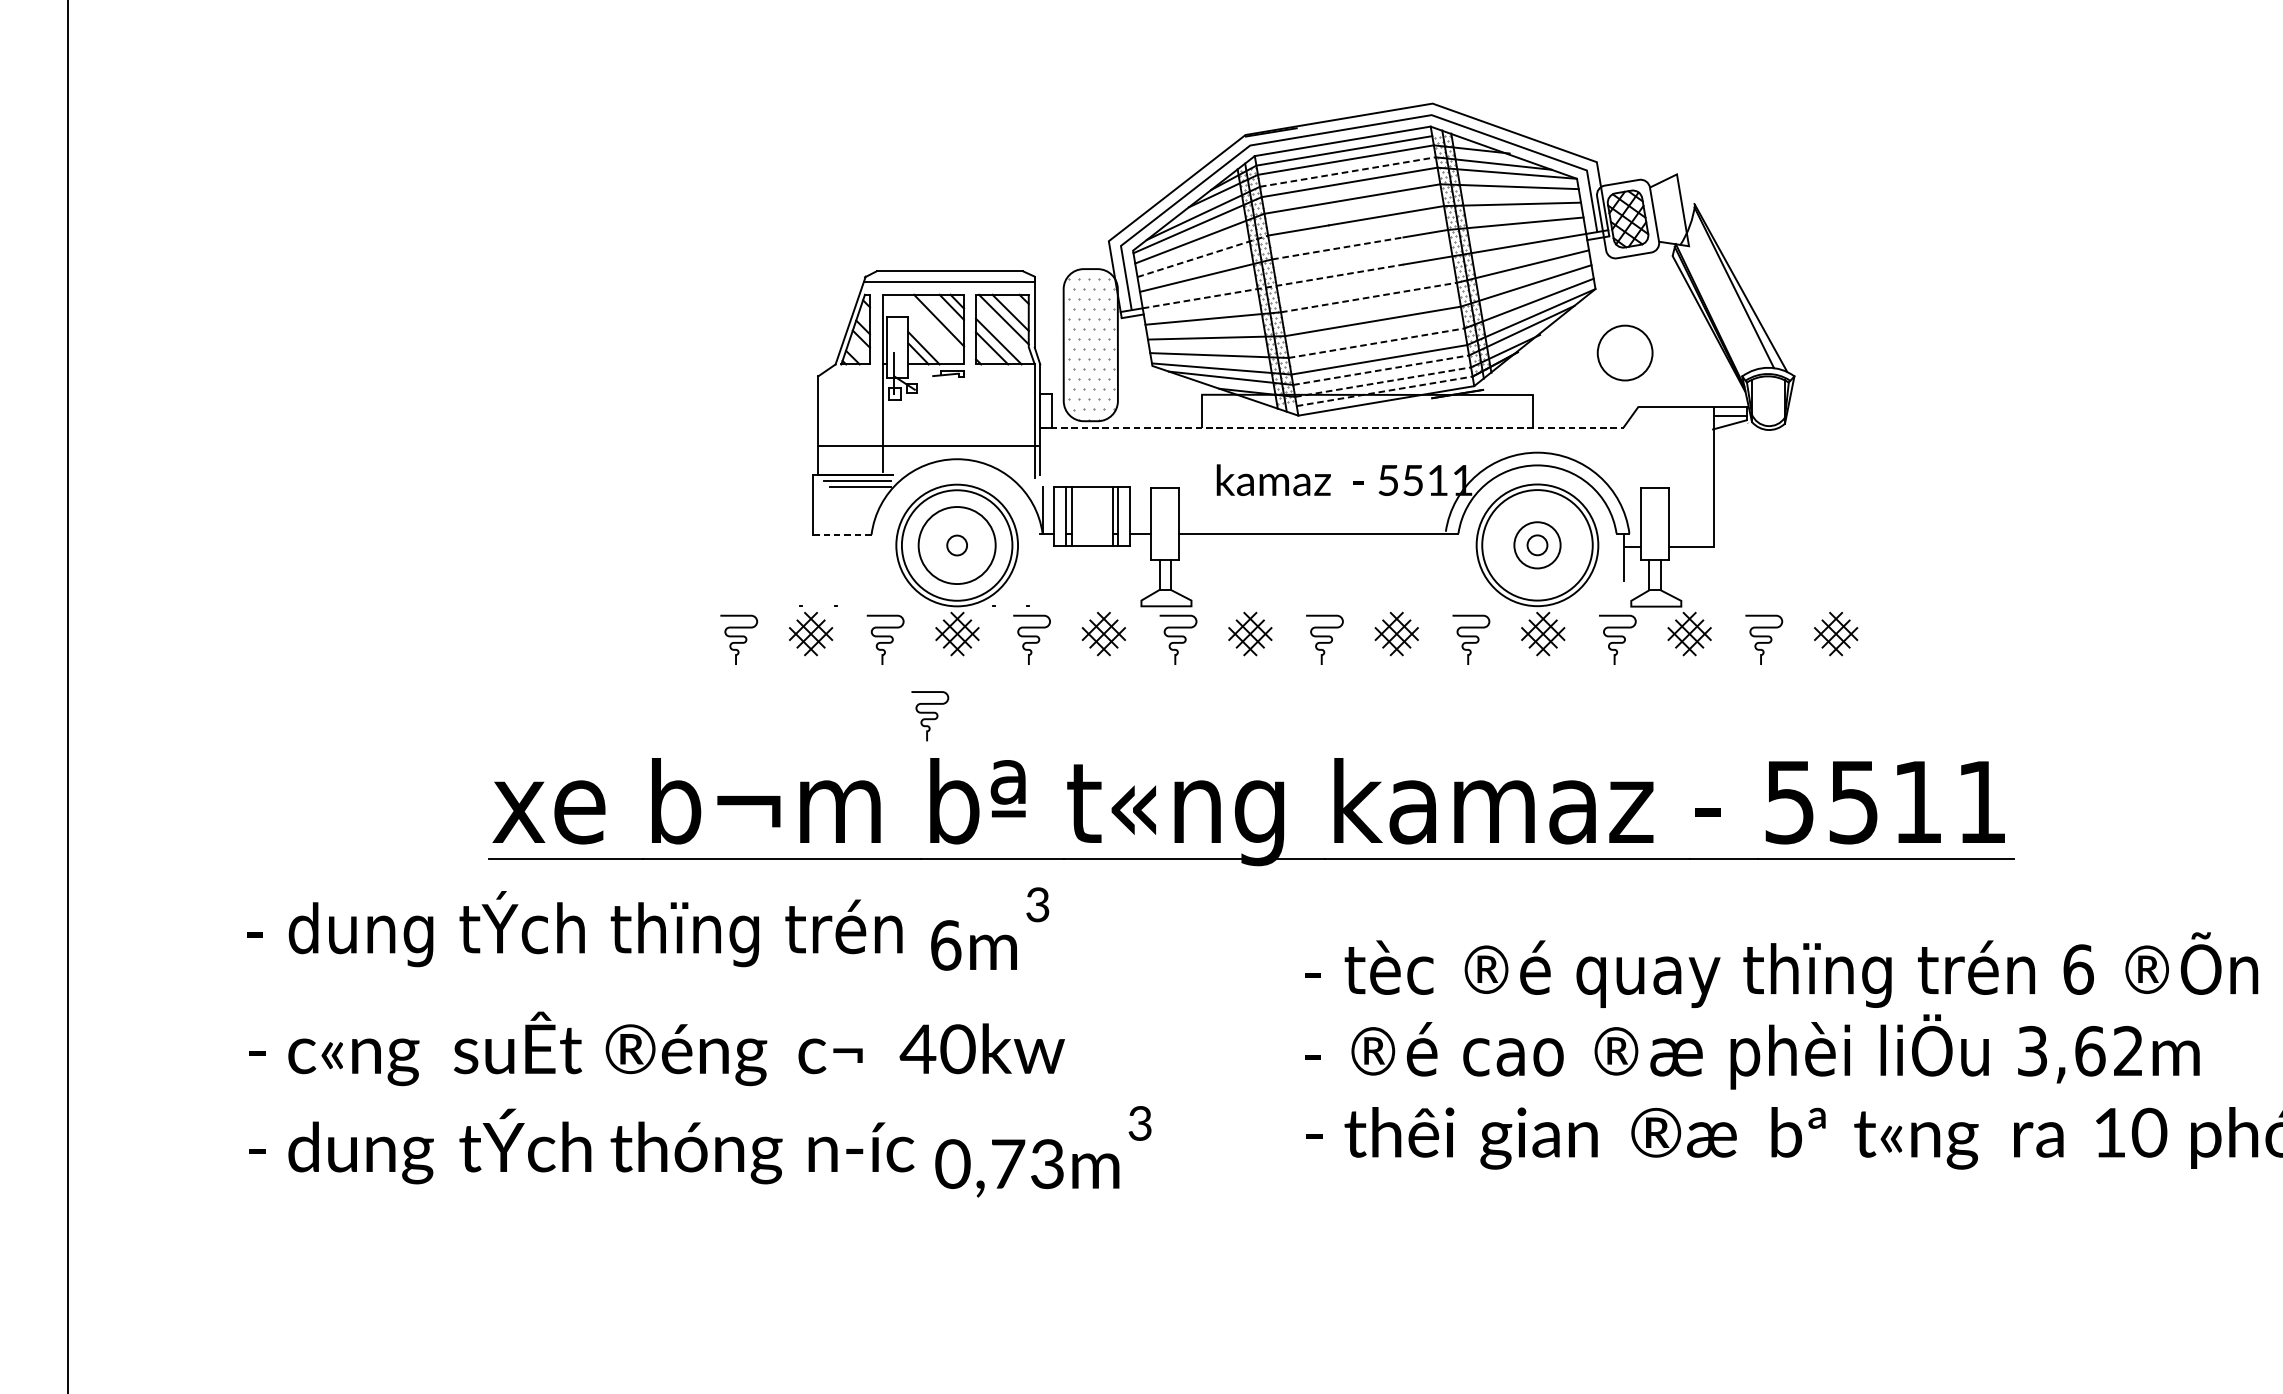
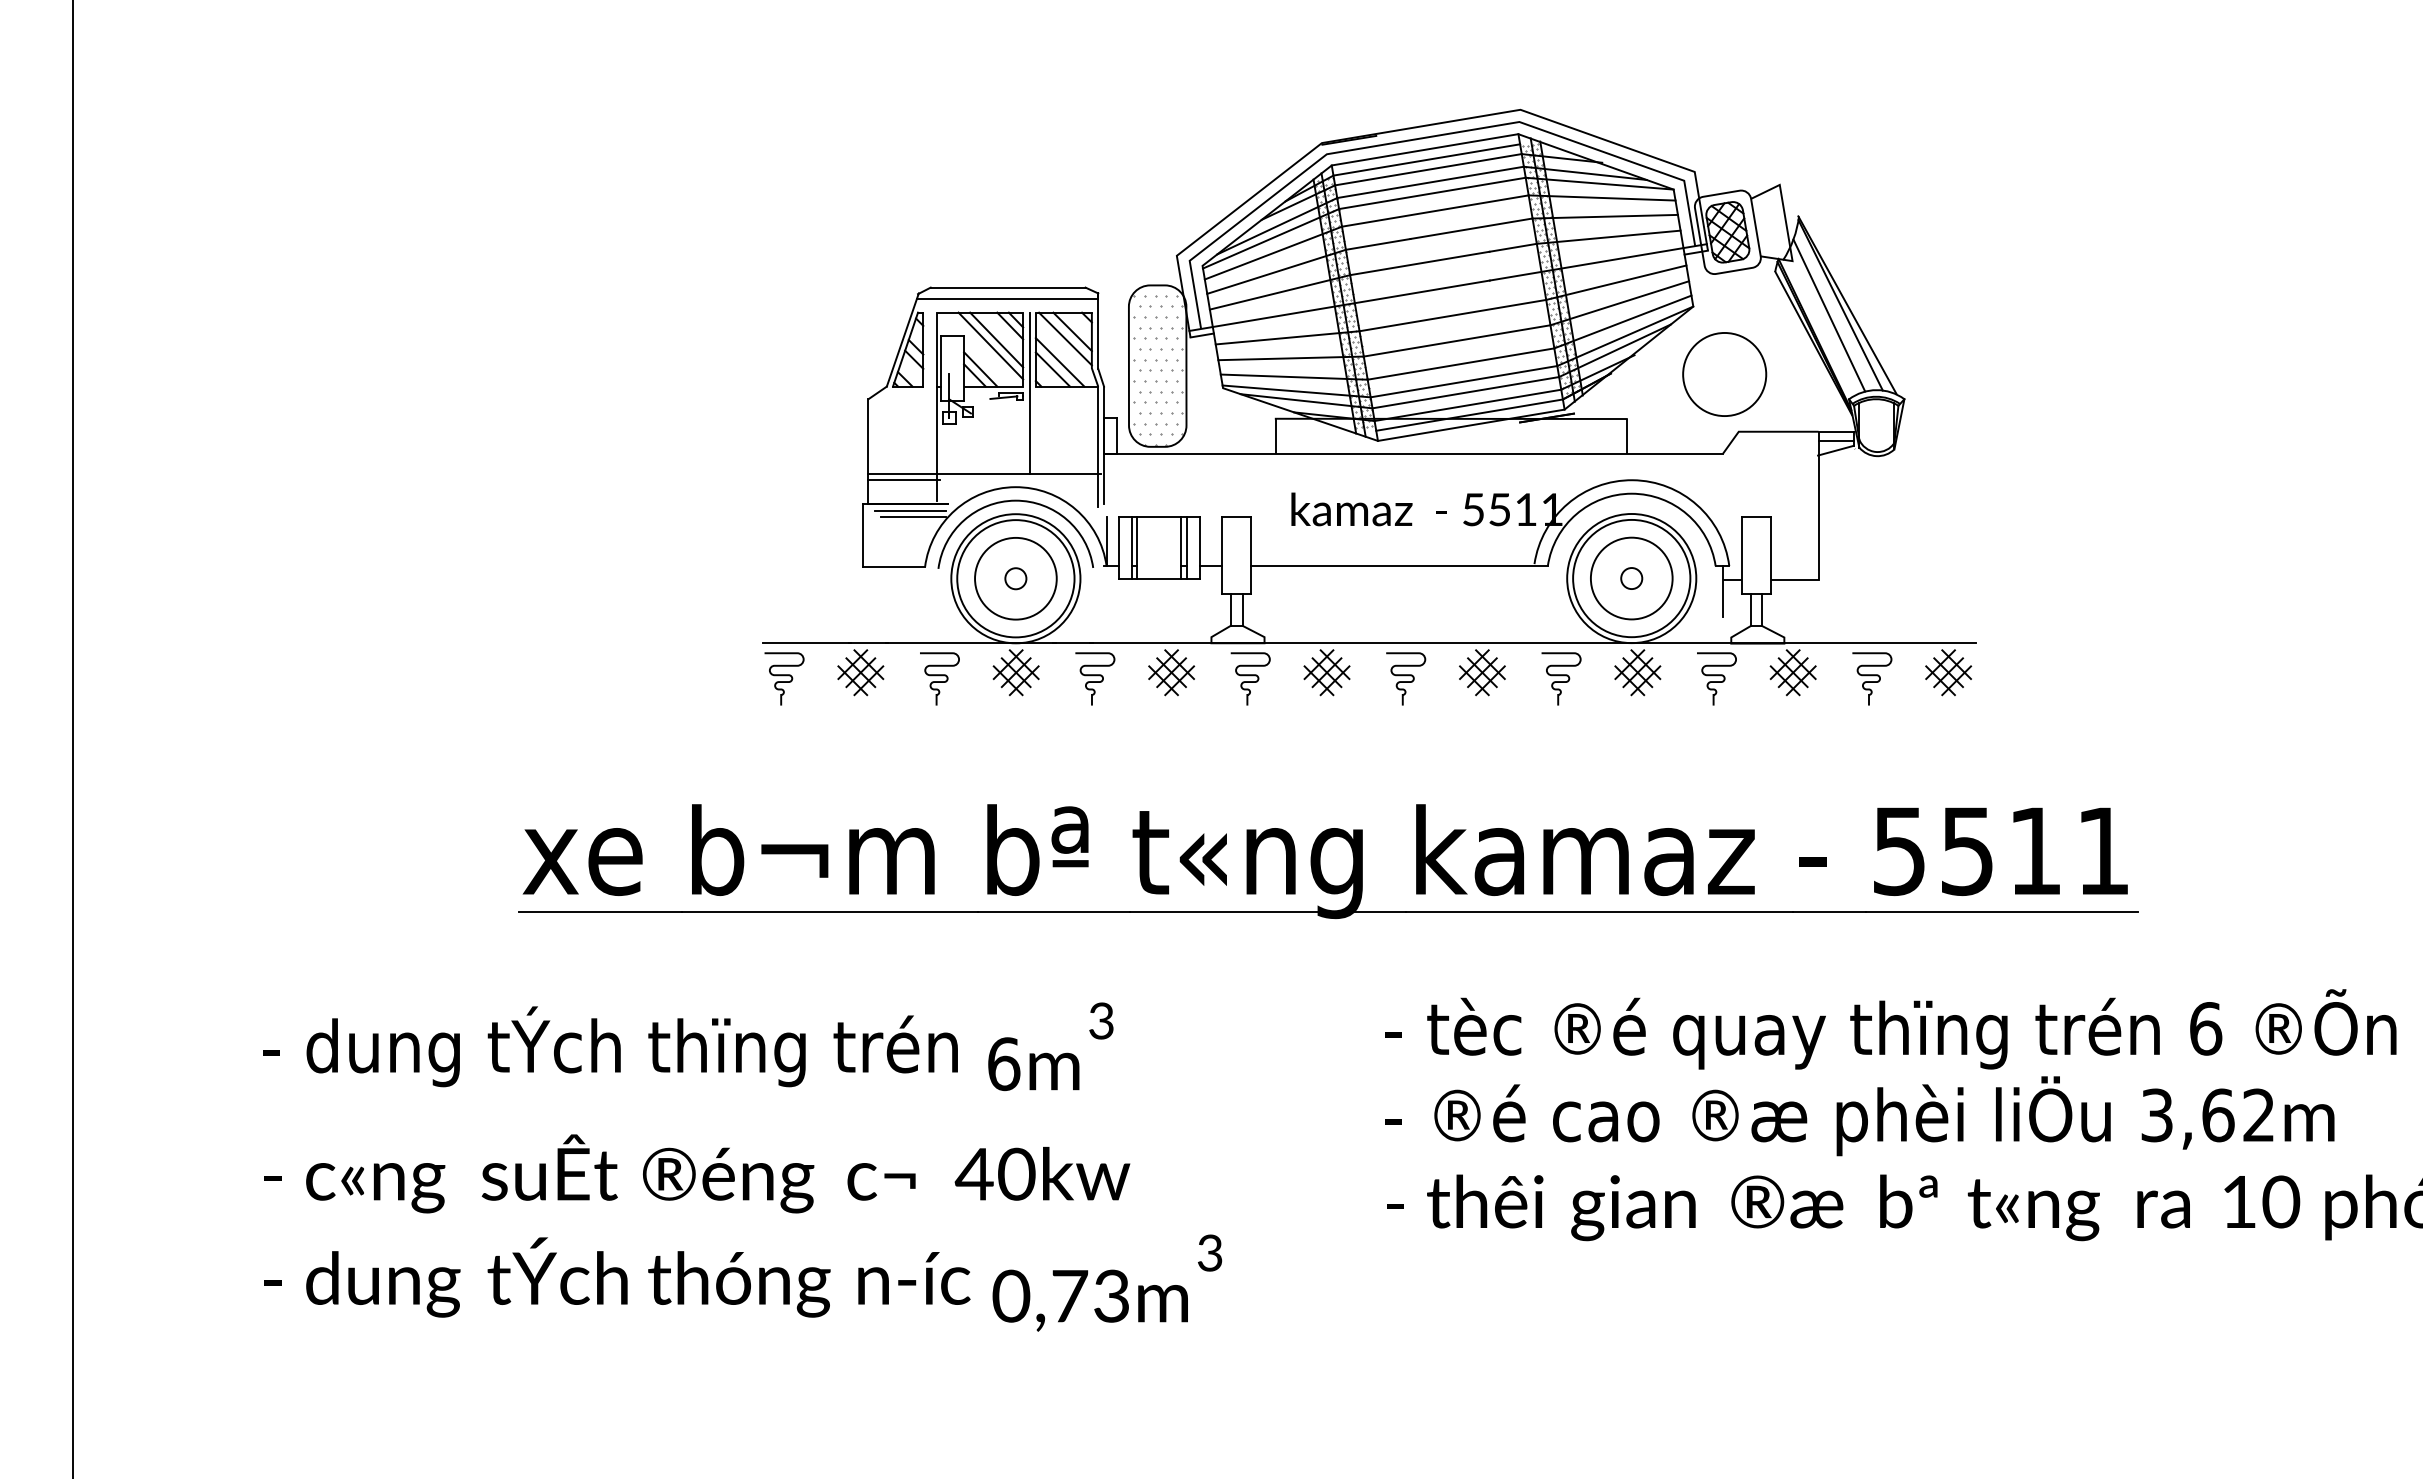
line: (1347, 172) -> (1430, 182), dashed -> solid
line: (1337, 248) -> (1419, 263), dashed -> solid
line: (1202, 256) -> (1276, 271), dashed -> solid
line: (1273, 286) -> (1351, 303), dashed -> solid
line: (1368, 297) -> (1452, 315), dashed -> solid
line: (1723, 297) -> (1829, 315), added
line: (933, 325) -> (990, 345), added
line: (1377, 343) -> (1461, 364), dashed -> solid
circle: (1624, 353) -> (1724, 374), size x1.43
line: (970, 370) -> (1029, 392), added
line: (1380, 370) -> (1465, 392), dashed -> solid
line: (1382, 382) -> (1467, 405), dashed -> solid
line: (1384, 391) -> (1469, 415), dashed -> solid
line: (1332, 427) -> (1414, 453), dashed -> solid
line: (851, 452) -> (903, 479), added
arc: (956, 472) -> (1015, 501), added
line: (841, 534) -> (893, 567), dashed -> solid
circle: (1537, 545) -> (1631, 578), size x1.67
line: (1290, 606) -> (1369, 643), added
curve: (930, 713) -> (987, 757), removed
text: (699, 1041) -> (742, 1166), moved

